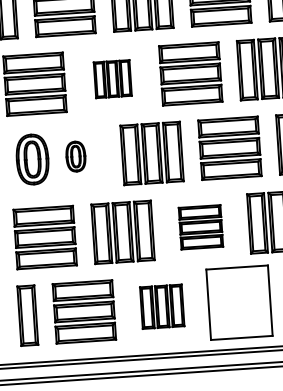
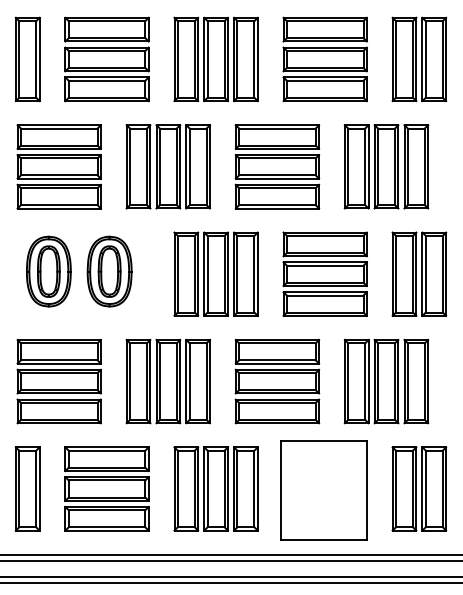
part: (112, 78) -> (167, 166), size x1.67
part: (75, 156) -> (109, 271), size x1.67
part: (200, 227) -> (277, 381), size x1.43
part: (161, 306) -> (215, 488), size x1.43

